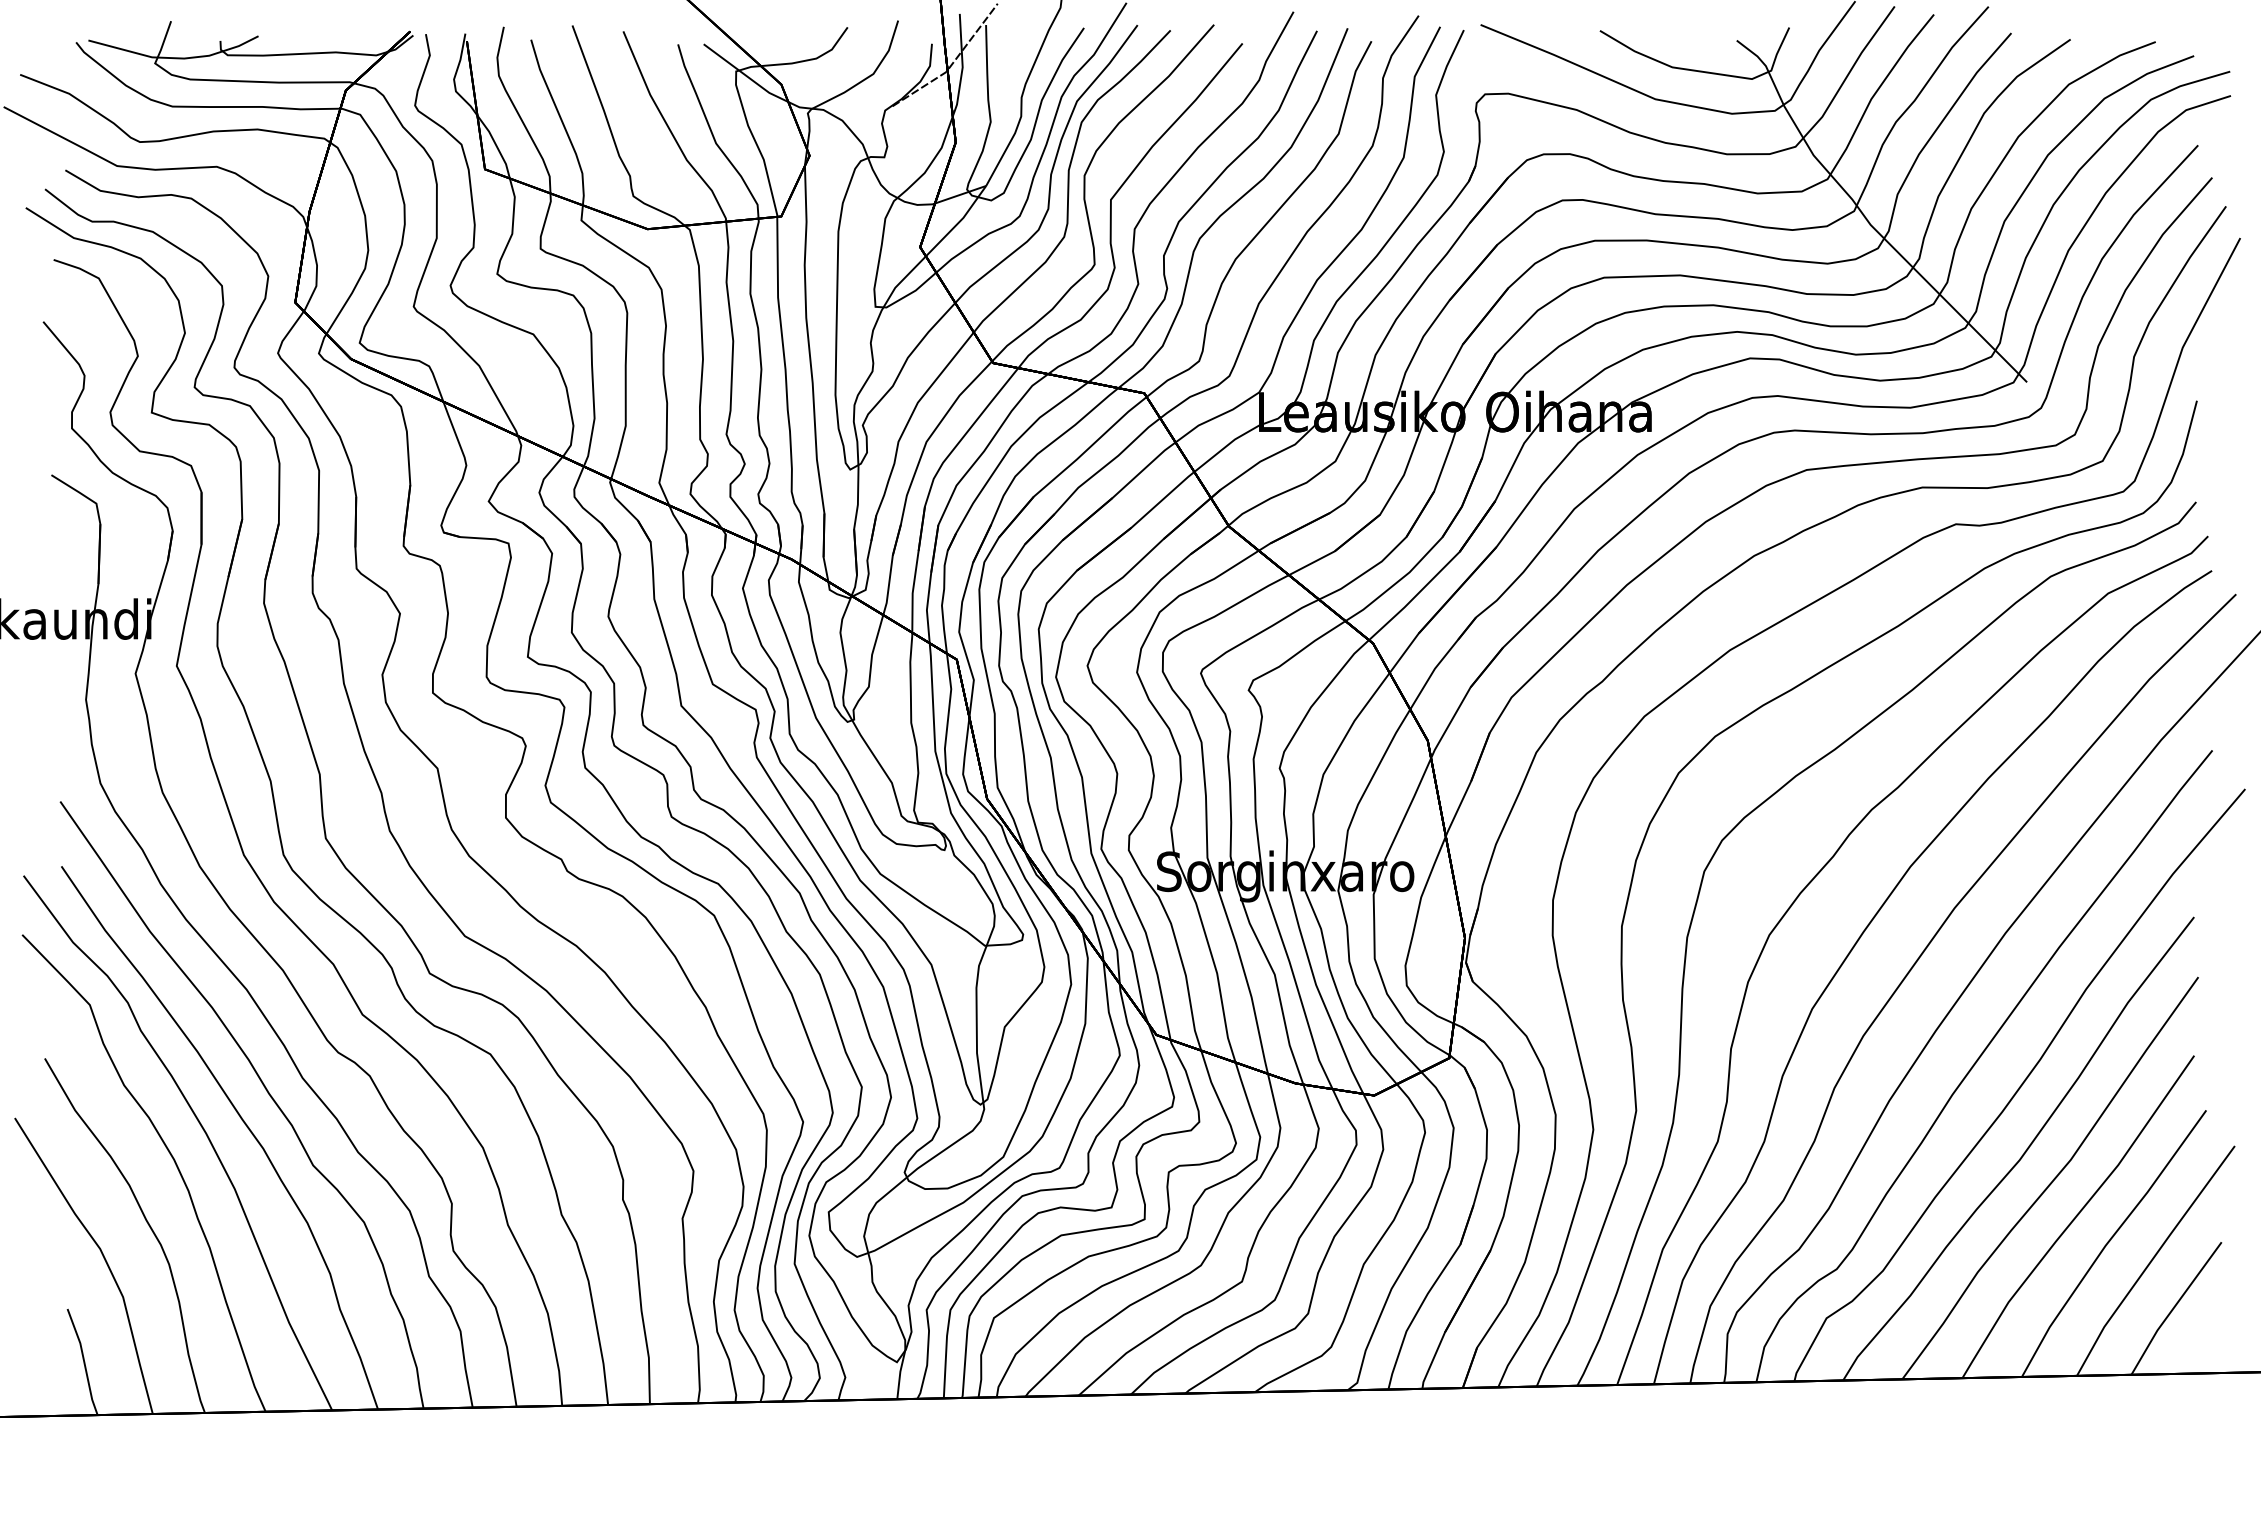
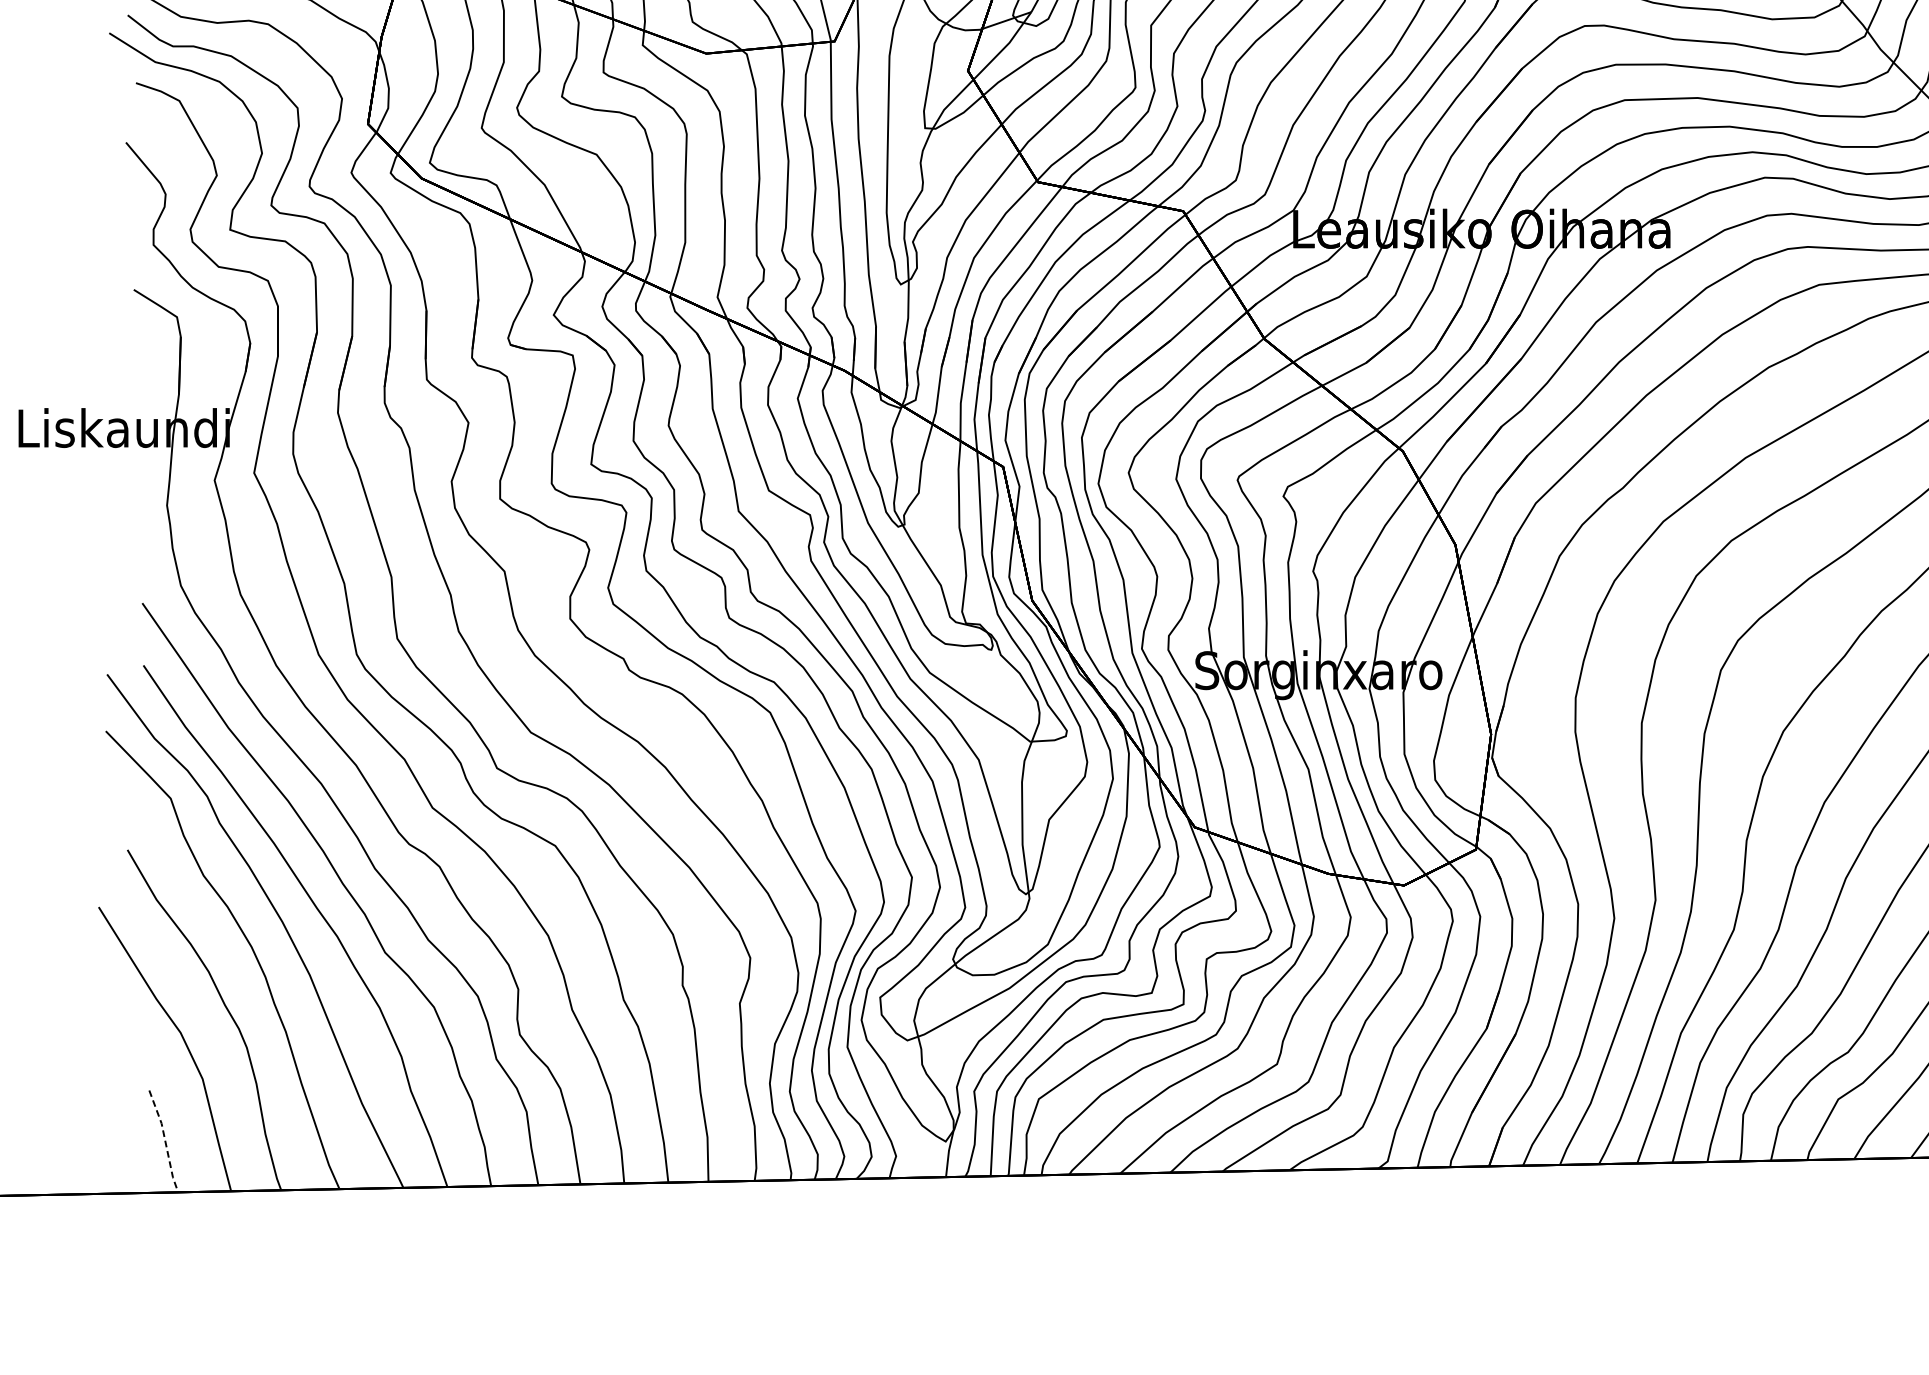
line: (84, 1361) -> (165, 1140), solid -> dashed

